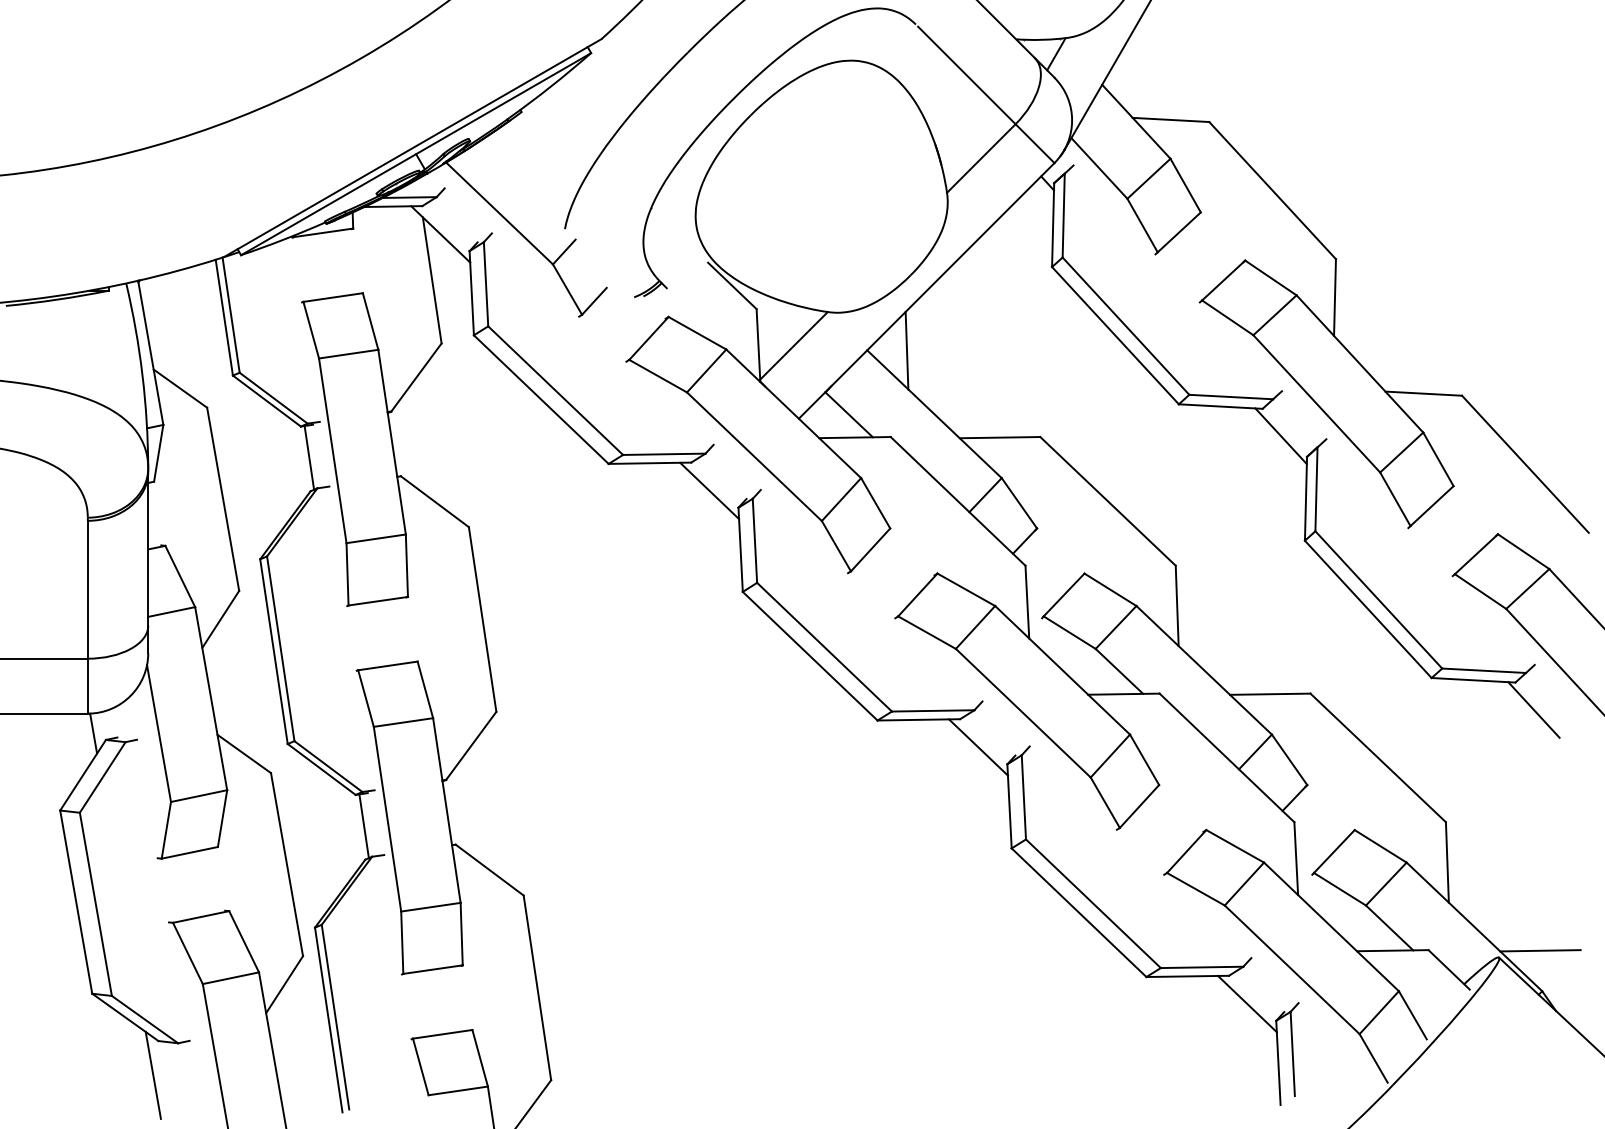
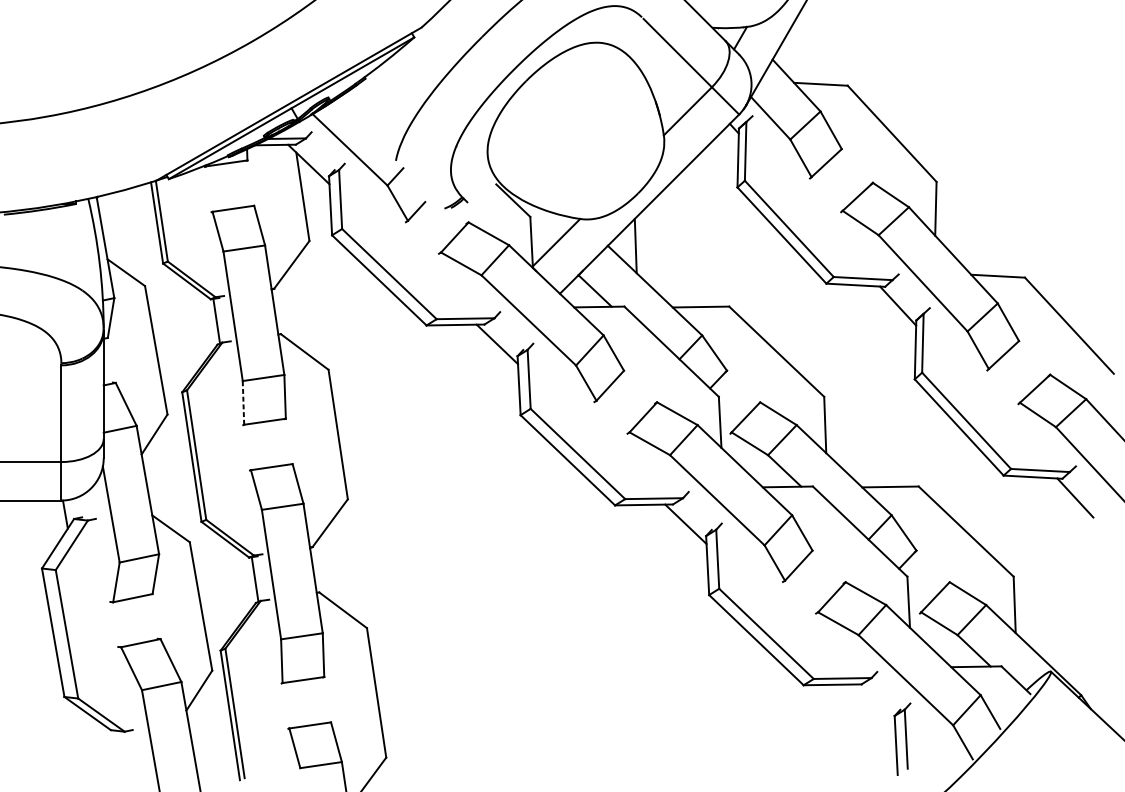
line: (347, 573) -> (243, 402), solid -> dashed
line: (1540, 950) -> (1079, 666), removed
line: (1246, 1003) -> (873, 703), removed
line: (152, 1074) -> (106, 753), removed

